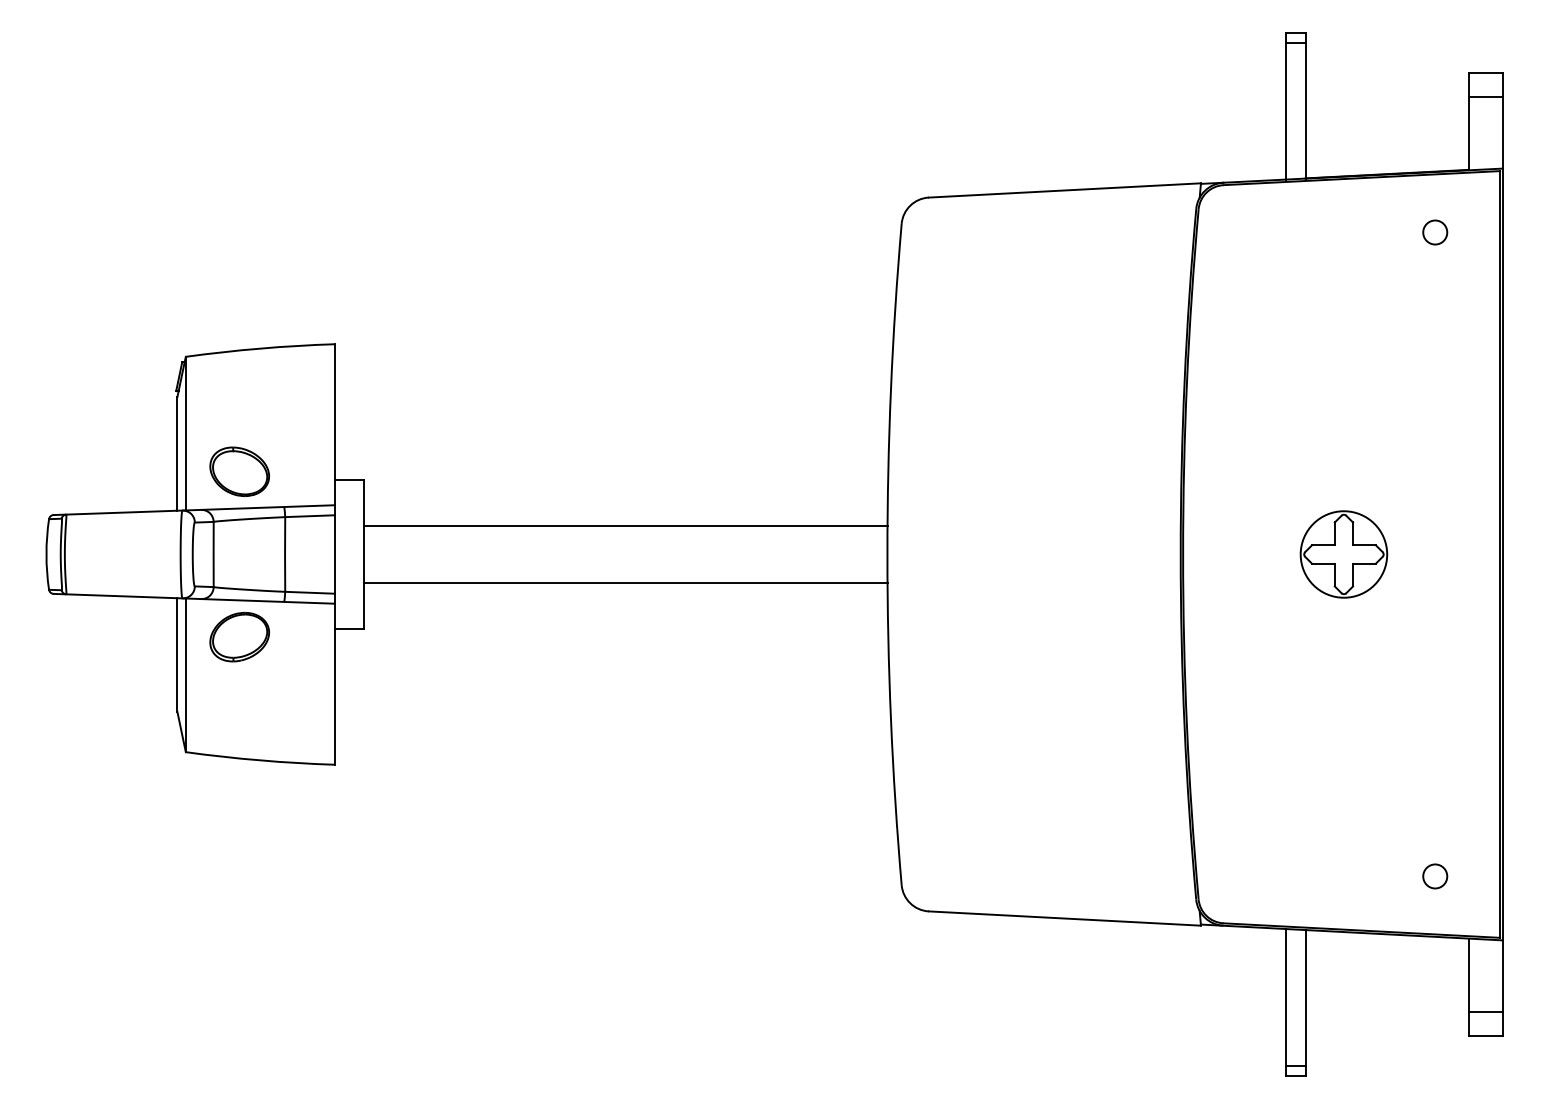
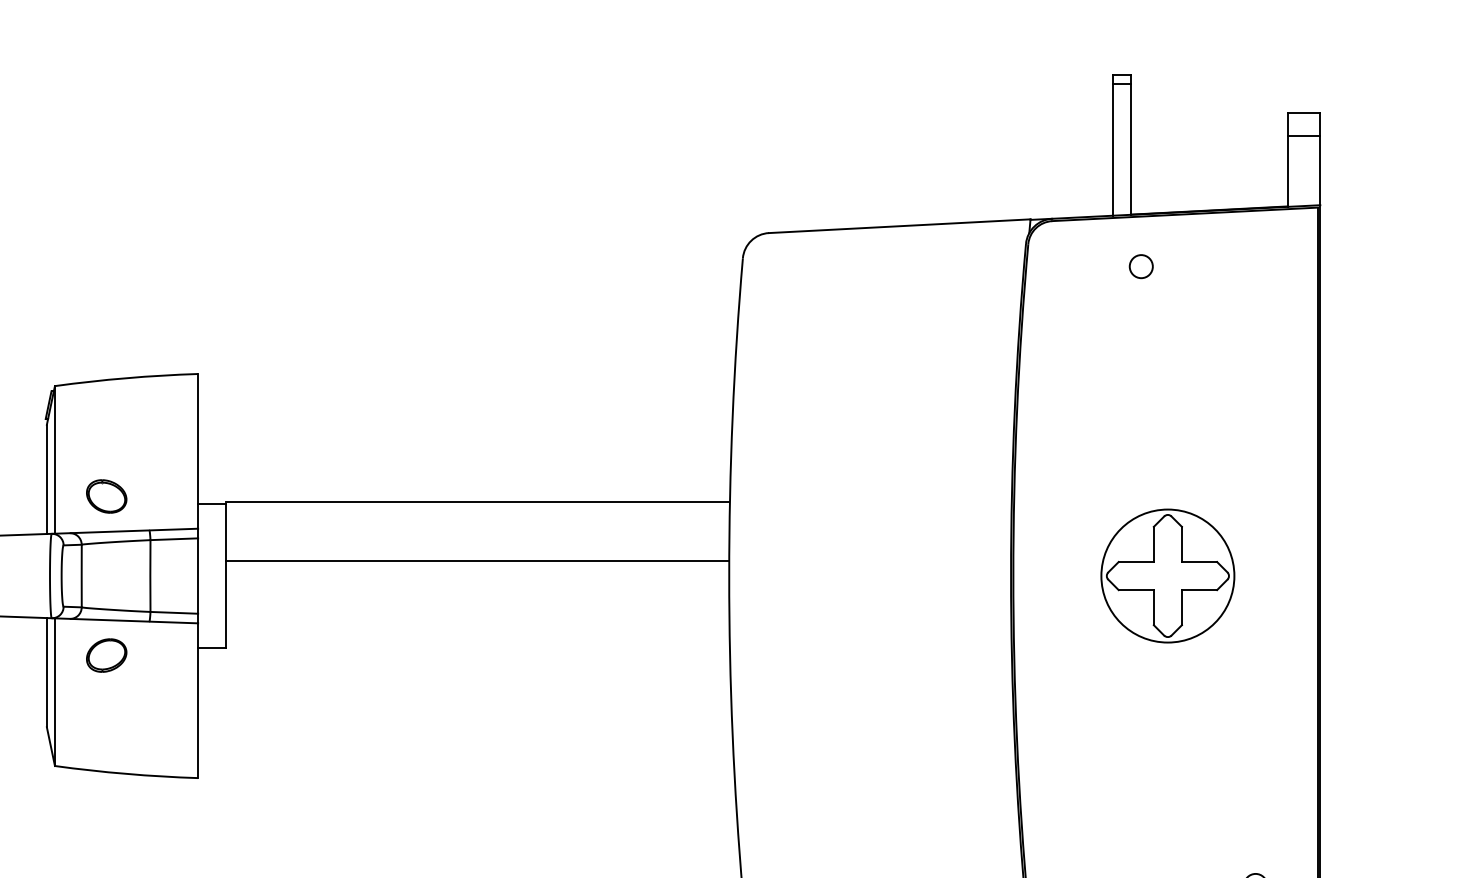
circle: (1435, 232) -> (1141, 266), moved
part: (239, 471) -> (106, 496), size x0.7
line: (625, 525) -> (477, 502), moved
part: (1343, 554) -> (1167, 576), size x1.6
line: (625, 583) -> (477, 561), moved
part: (239, 637) -> (106, 655), size x0.7

